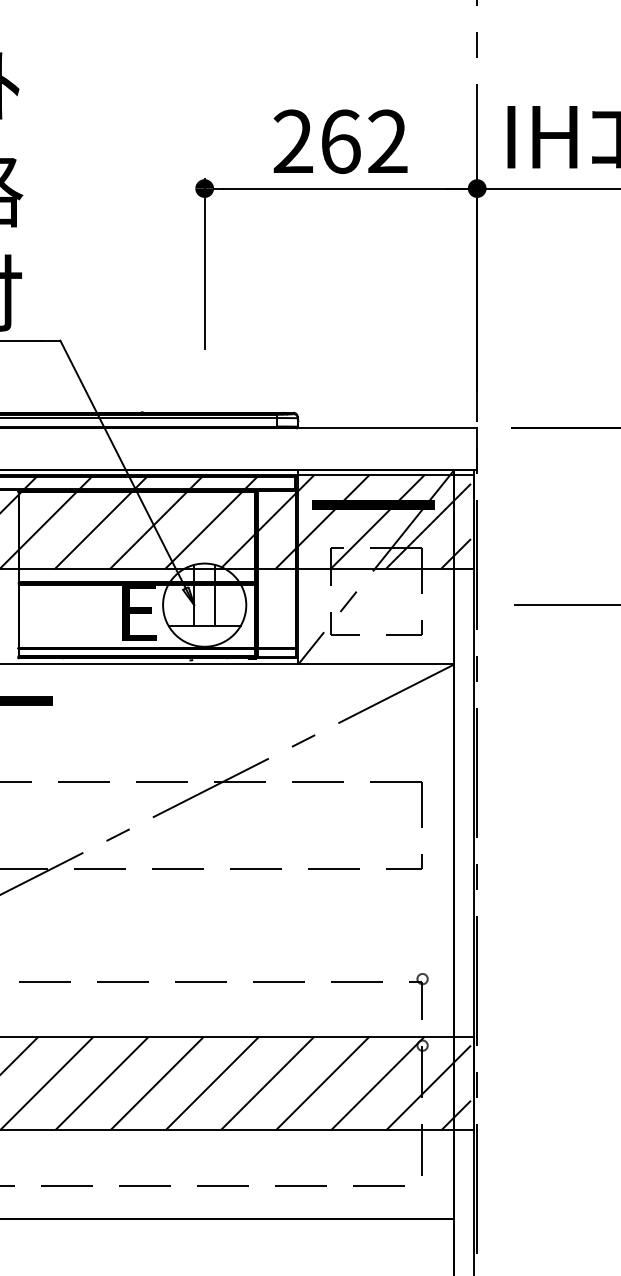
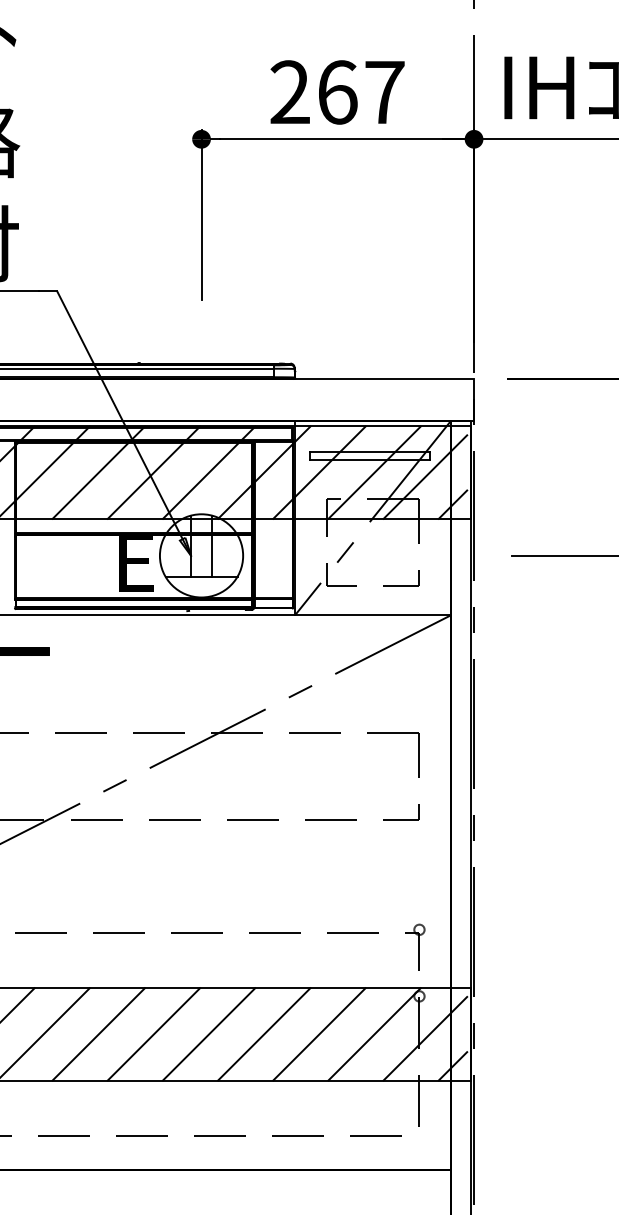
text: (387, 140) -> (384, 91), 262 -> 267
hatch: (372, 504) -> (369, 455), removed

